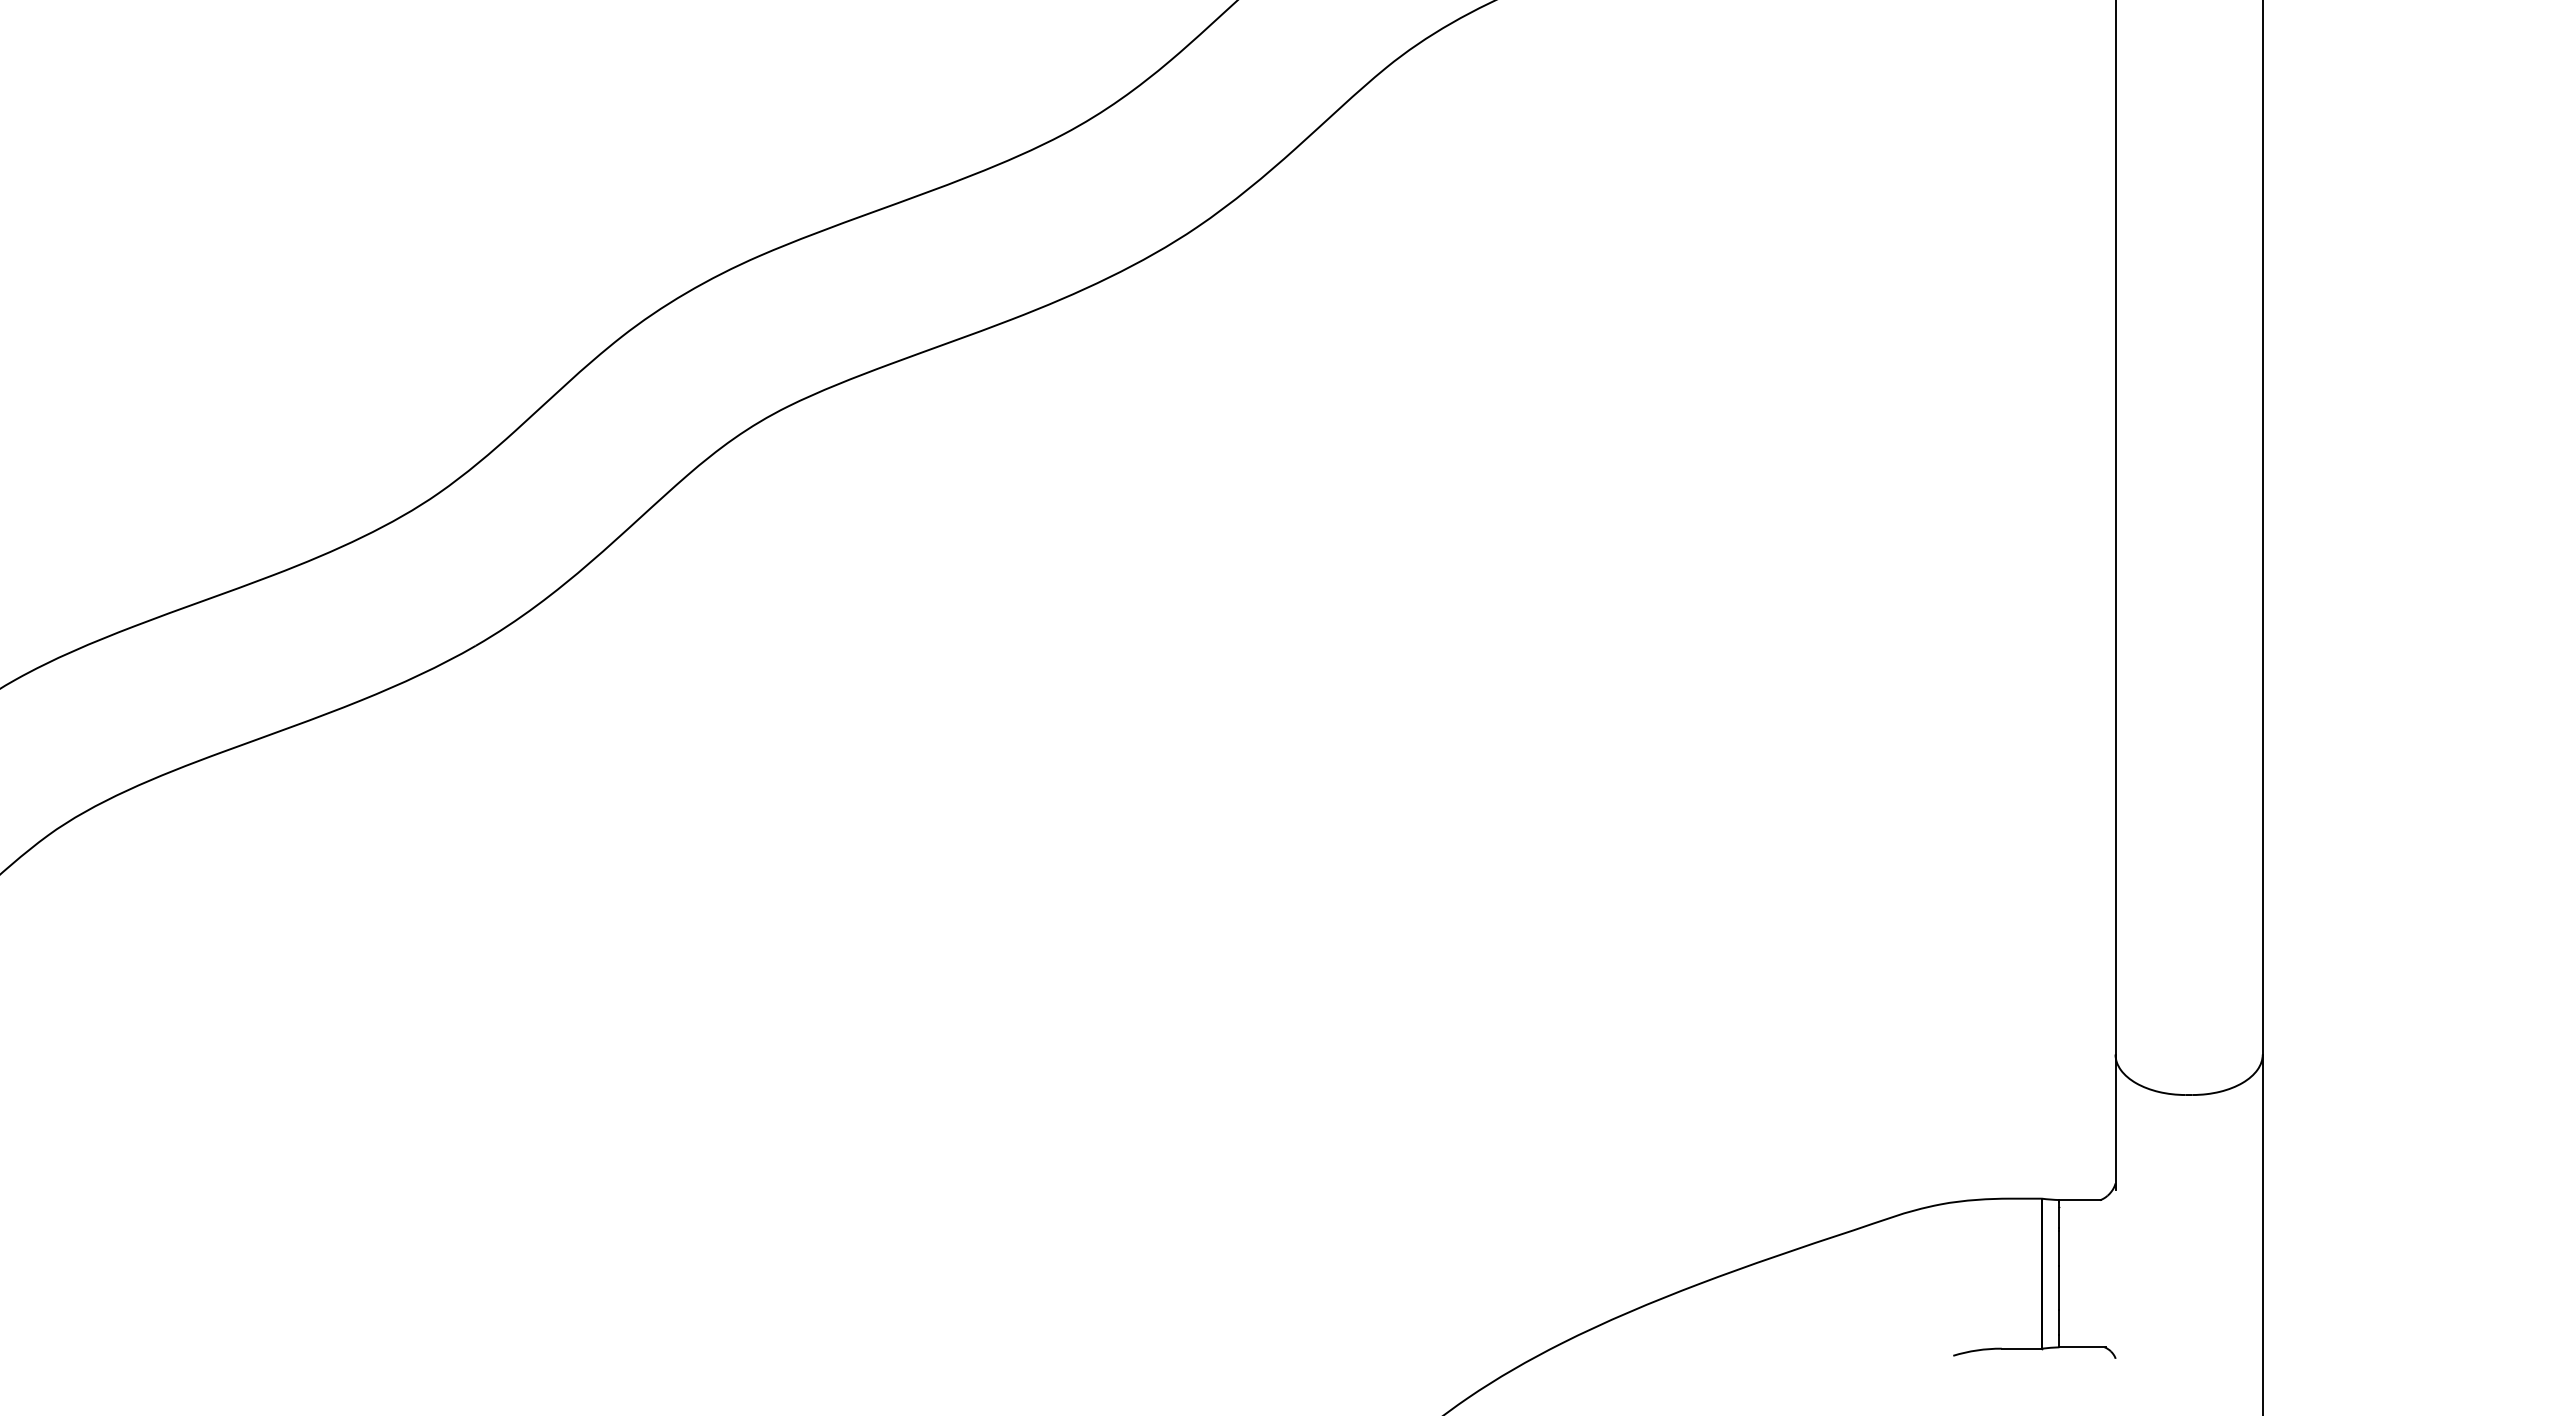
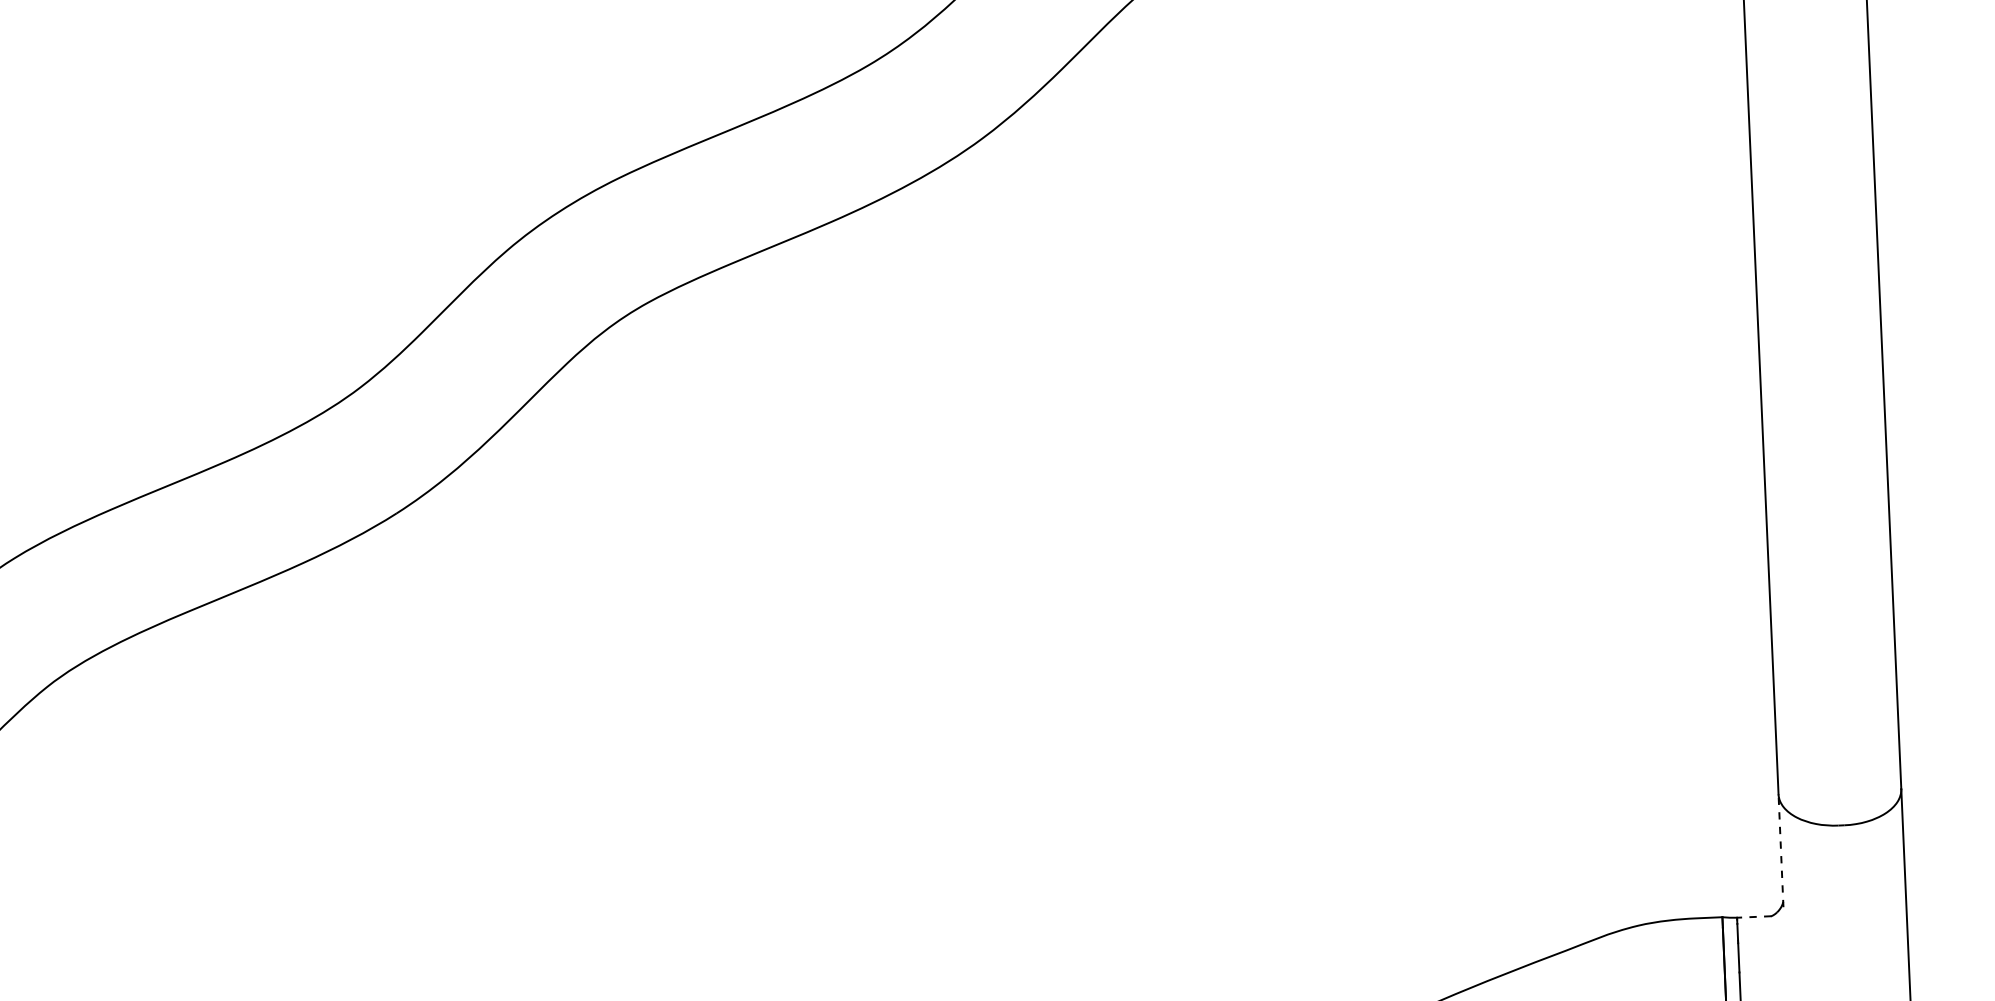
line: (2115, 1122) -> (1781, 851), solid -> dashed
line: (2079, 1200) -> (1753, 917), solid -> dashed

